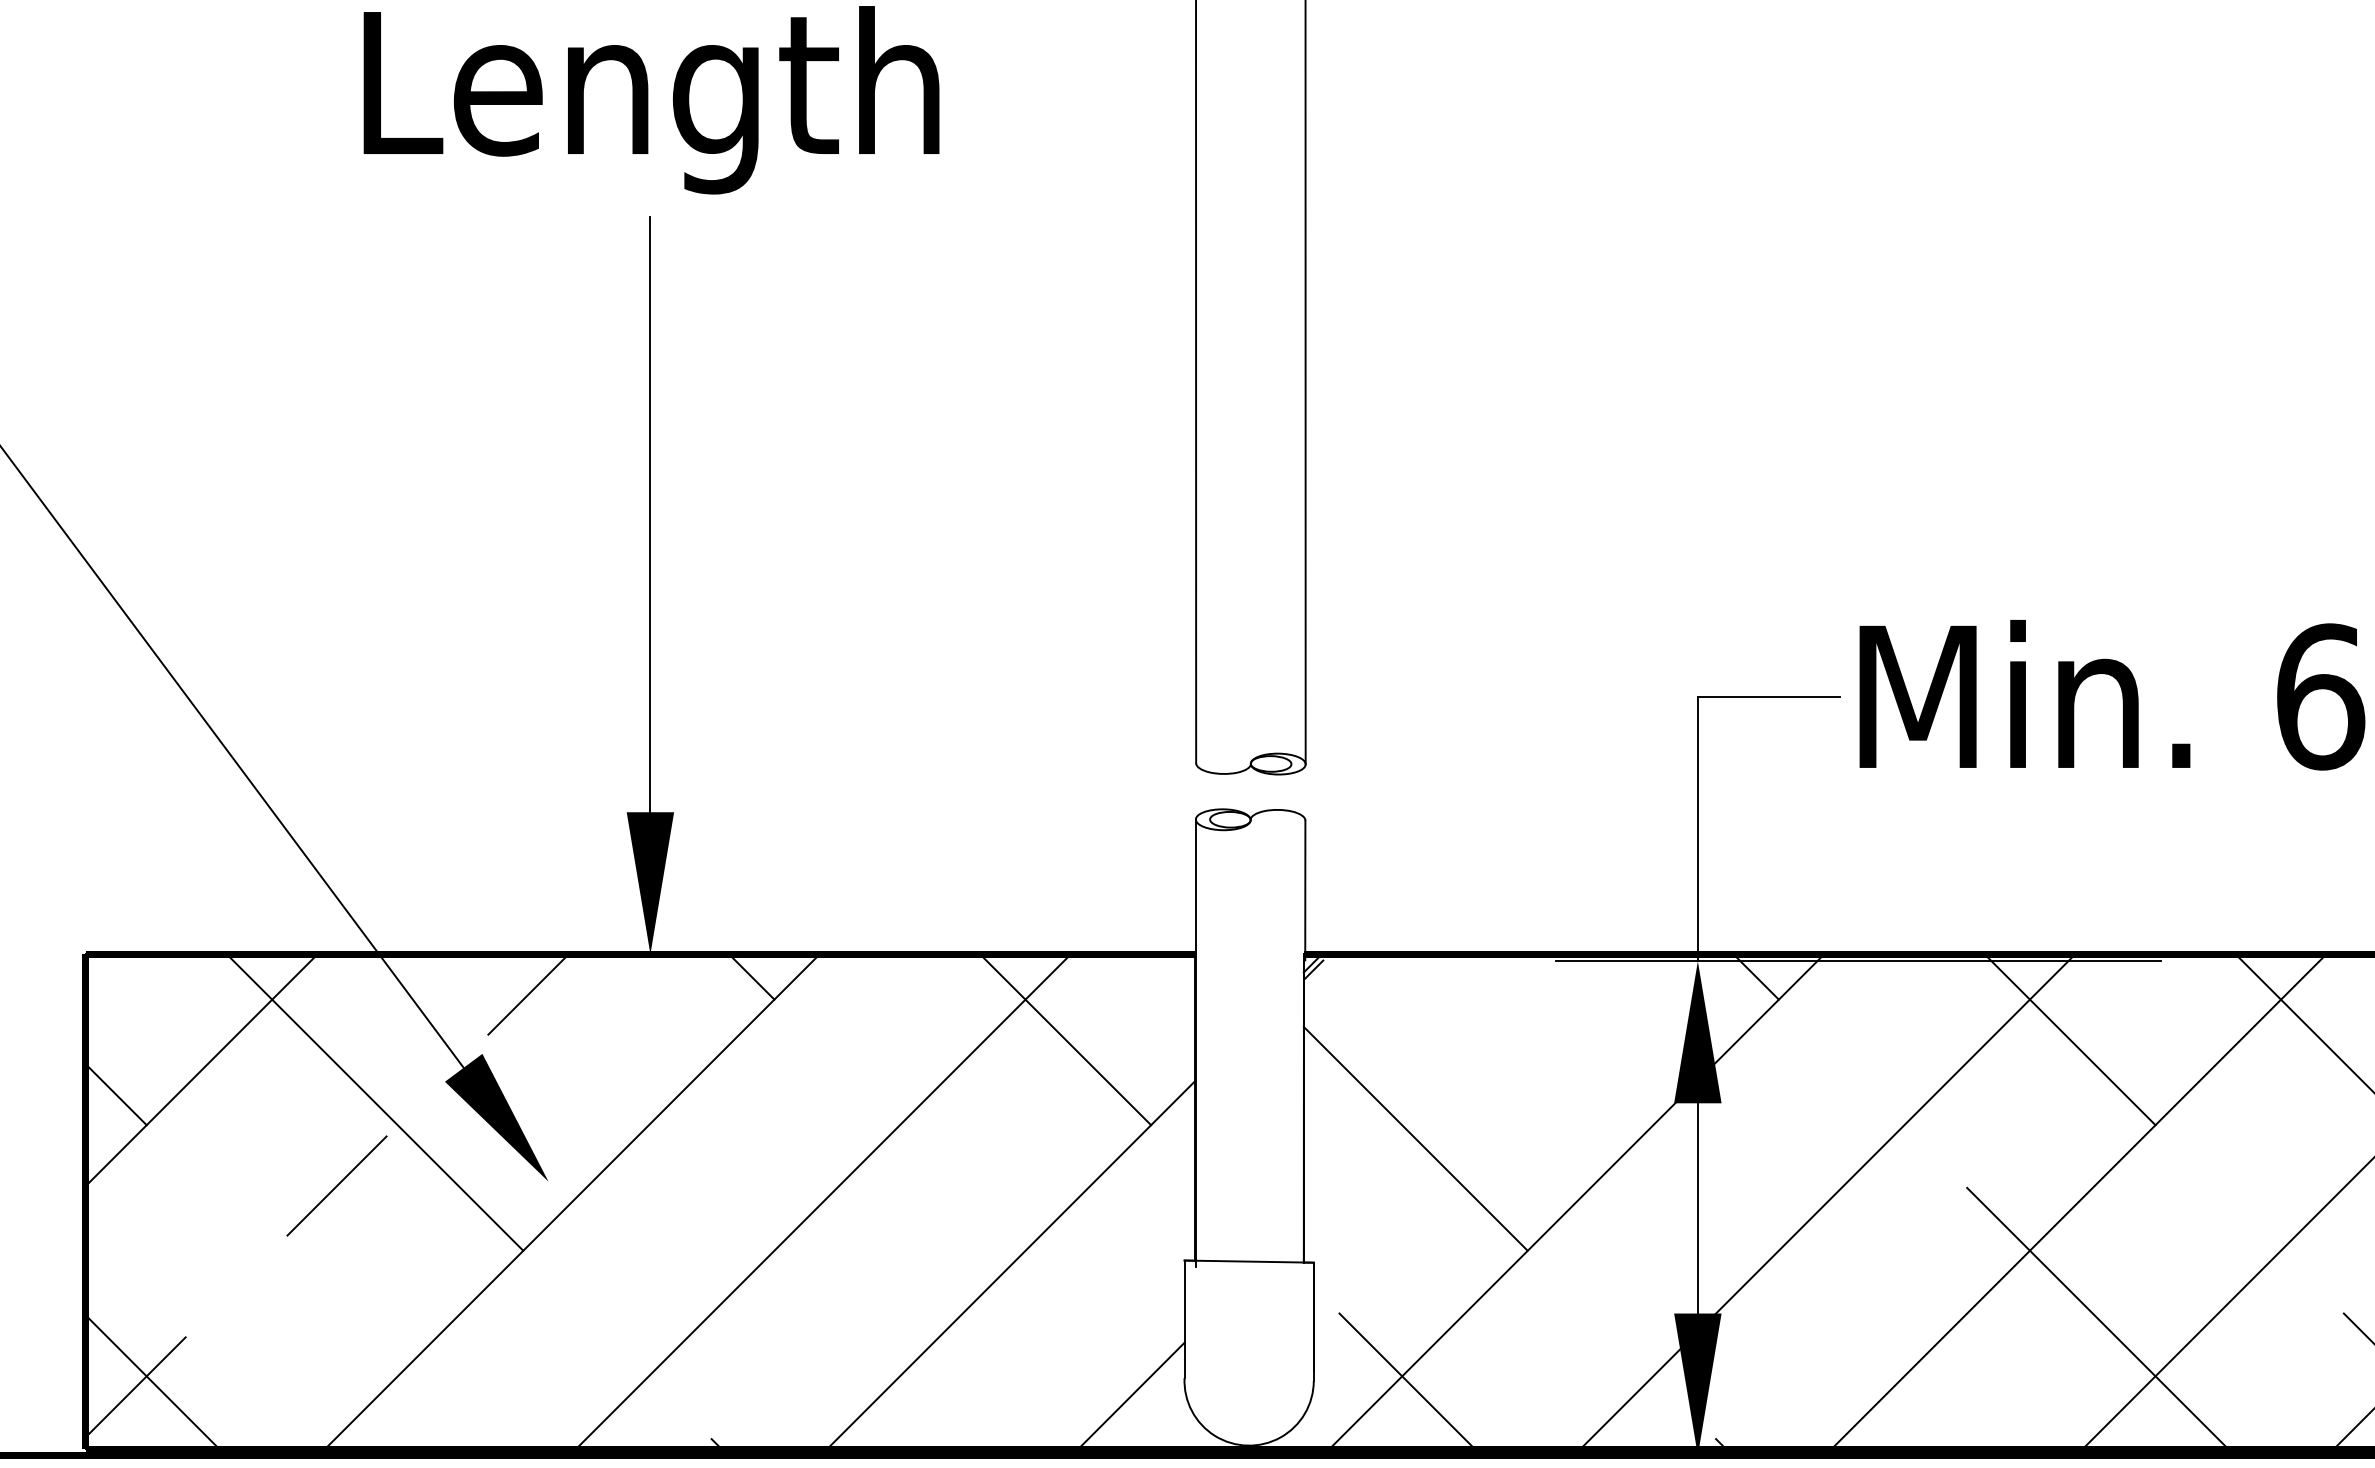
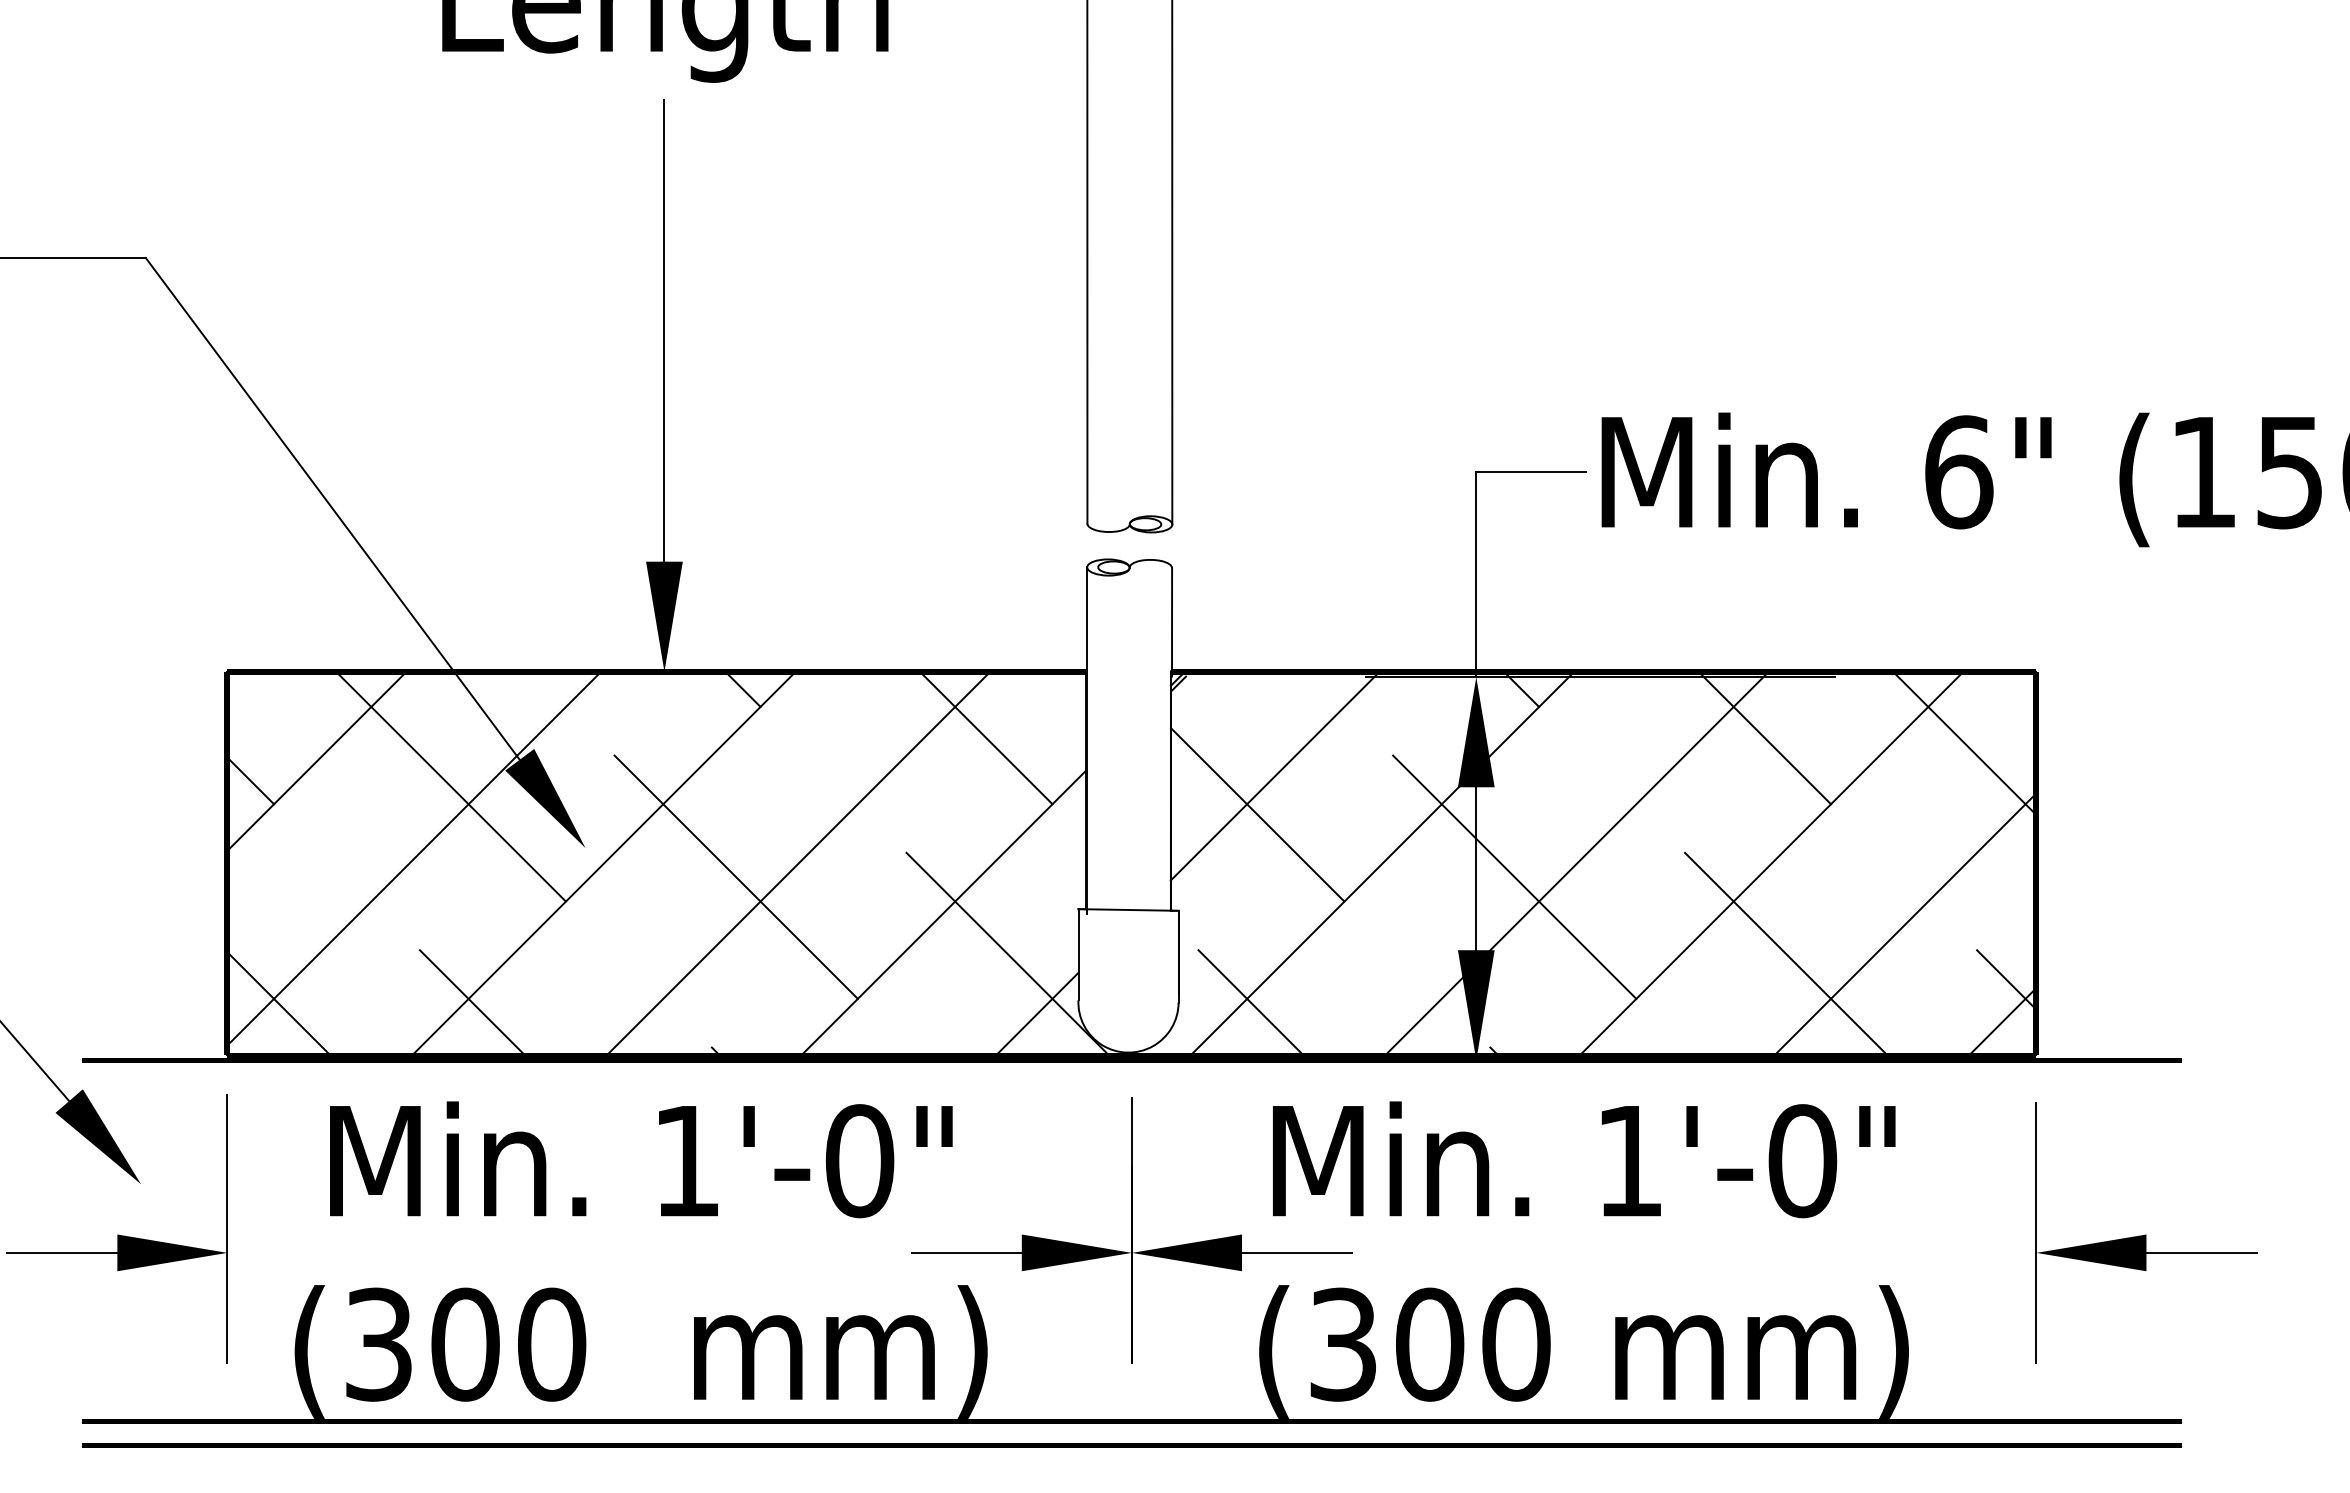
line: (1437, 1088) -> (1274, 775), added
line: (327, 1195) -> (414, 858), dashed -> solid
line: (742, 1218) -> (735, 876), added
line: (1747, 1218) -> (1514, 876), added
line: (1093, 1317) -> (1007, 953), added
line: (402, 1380) -> (472, 1002), added

